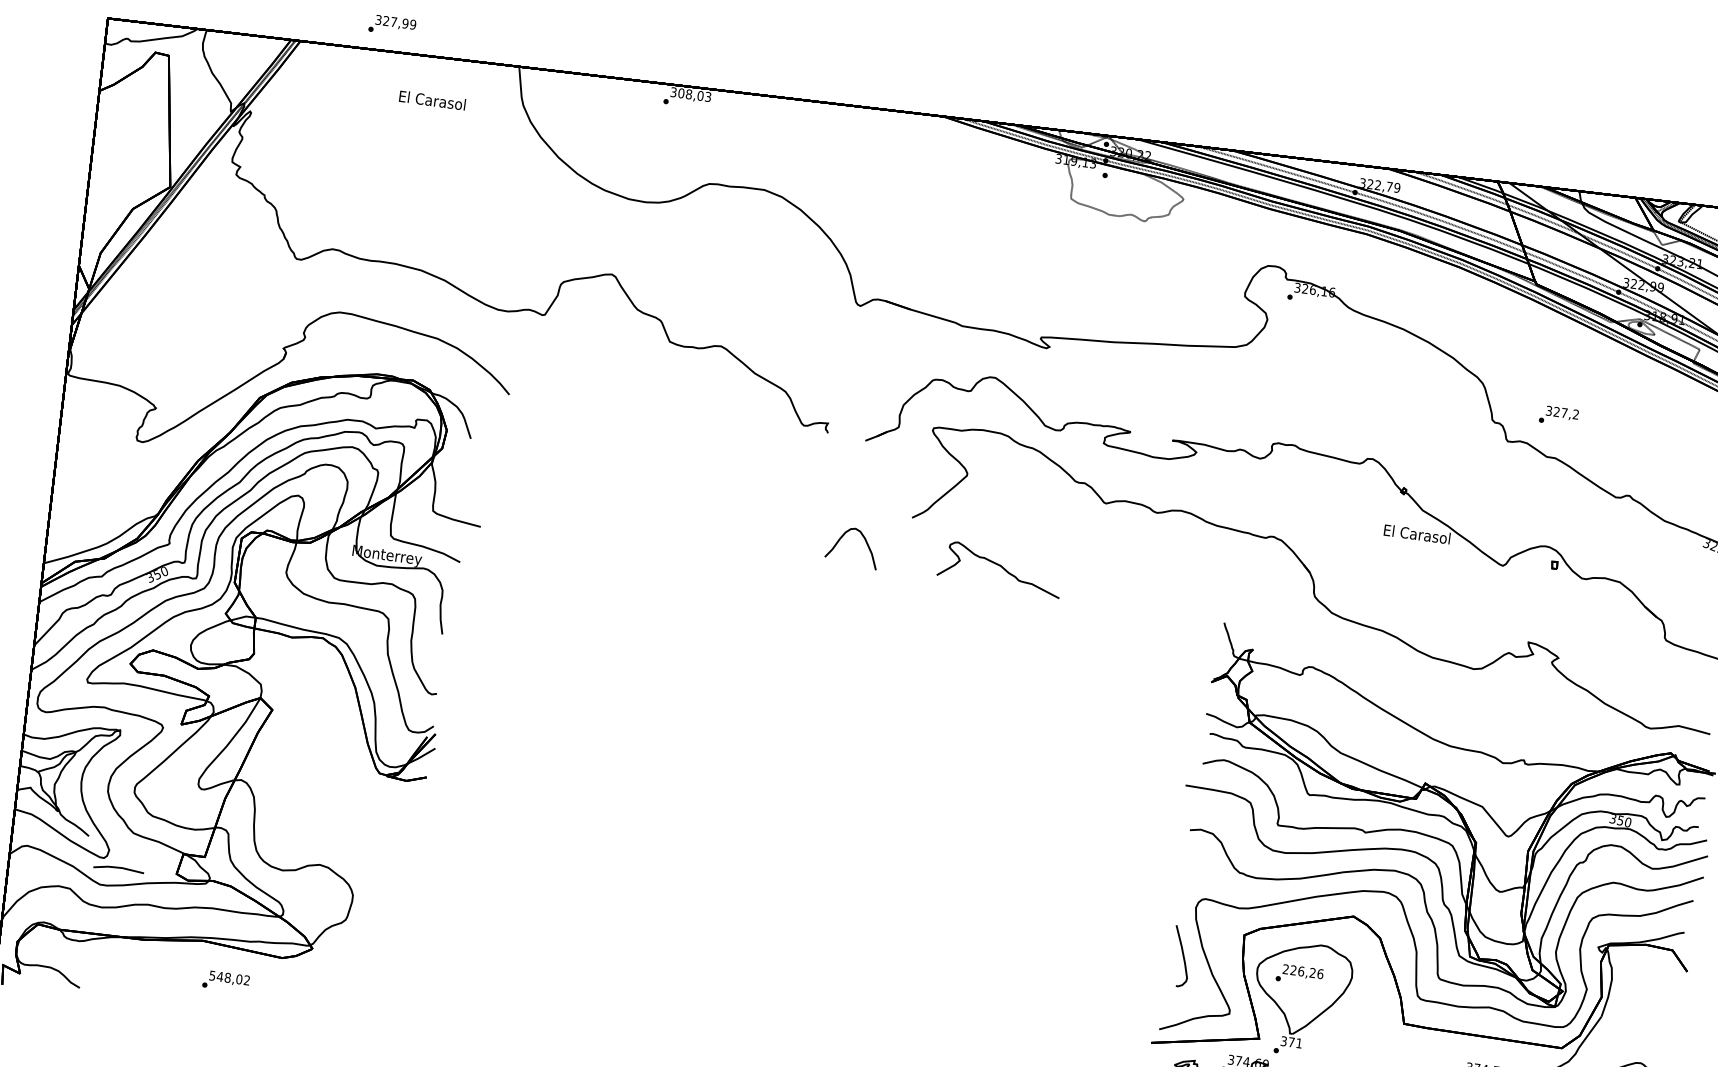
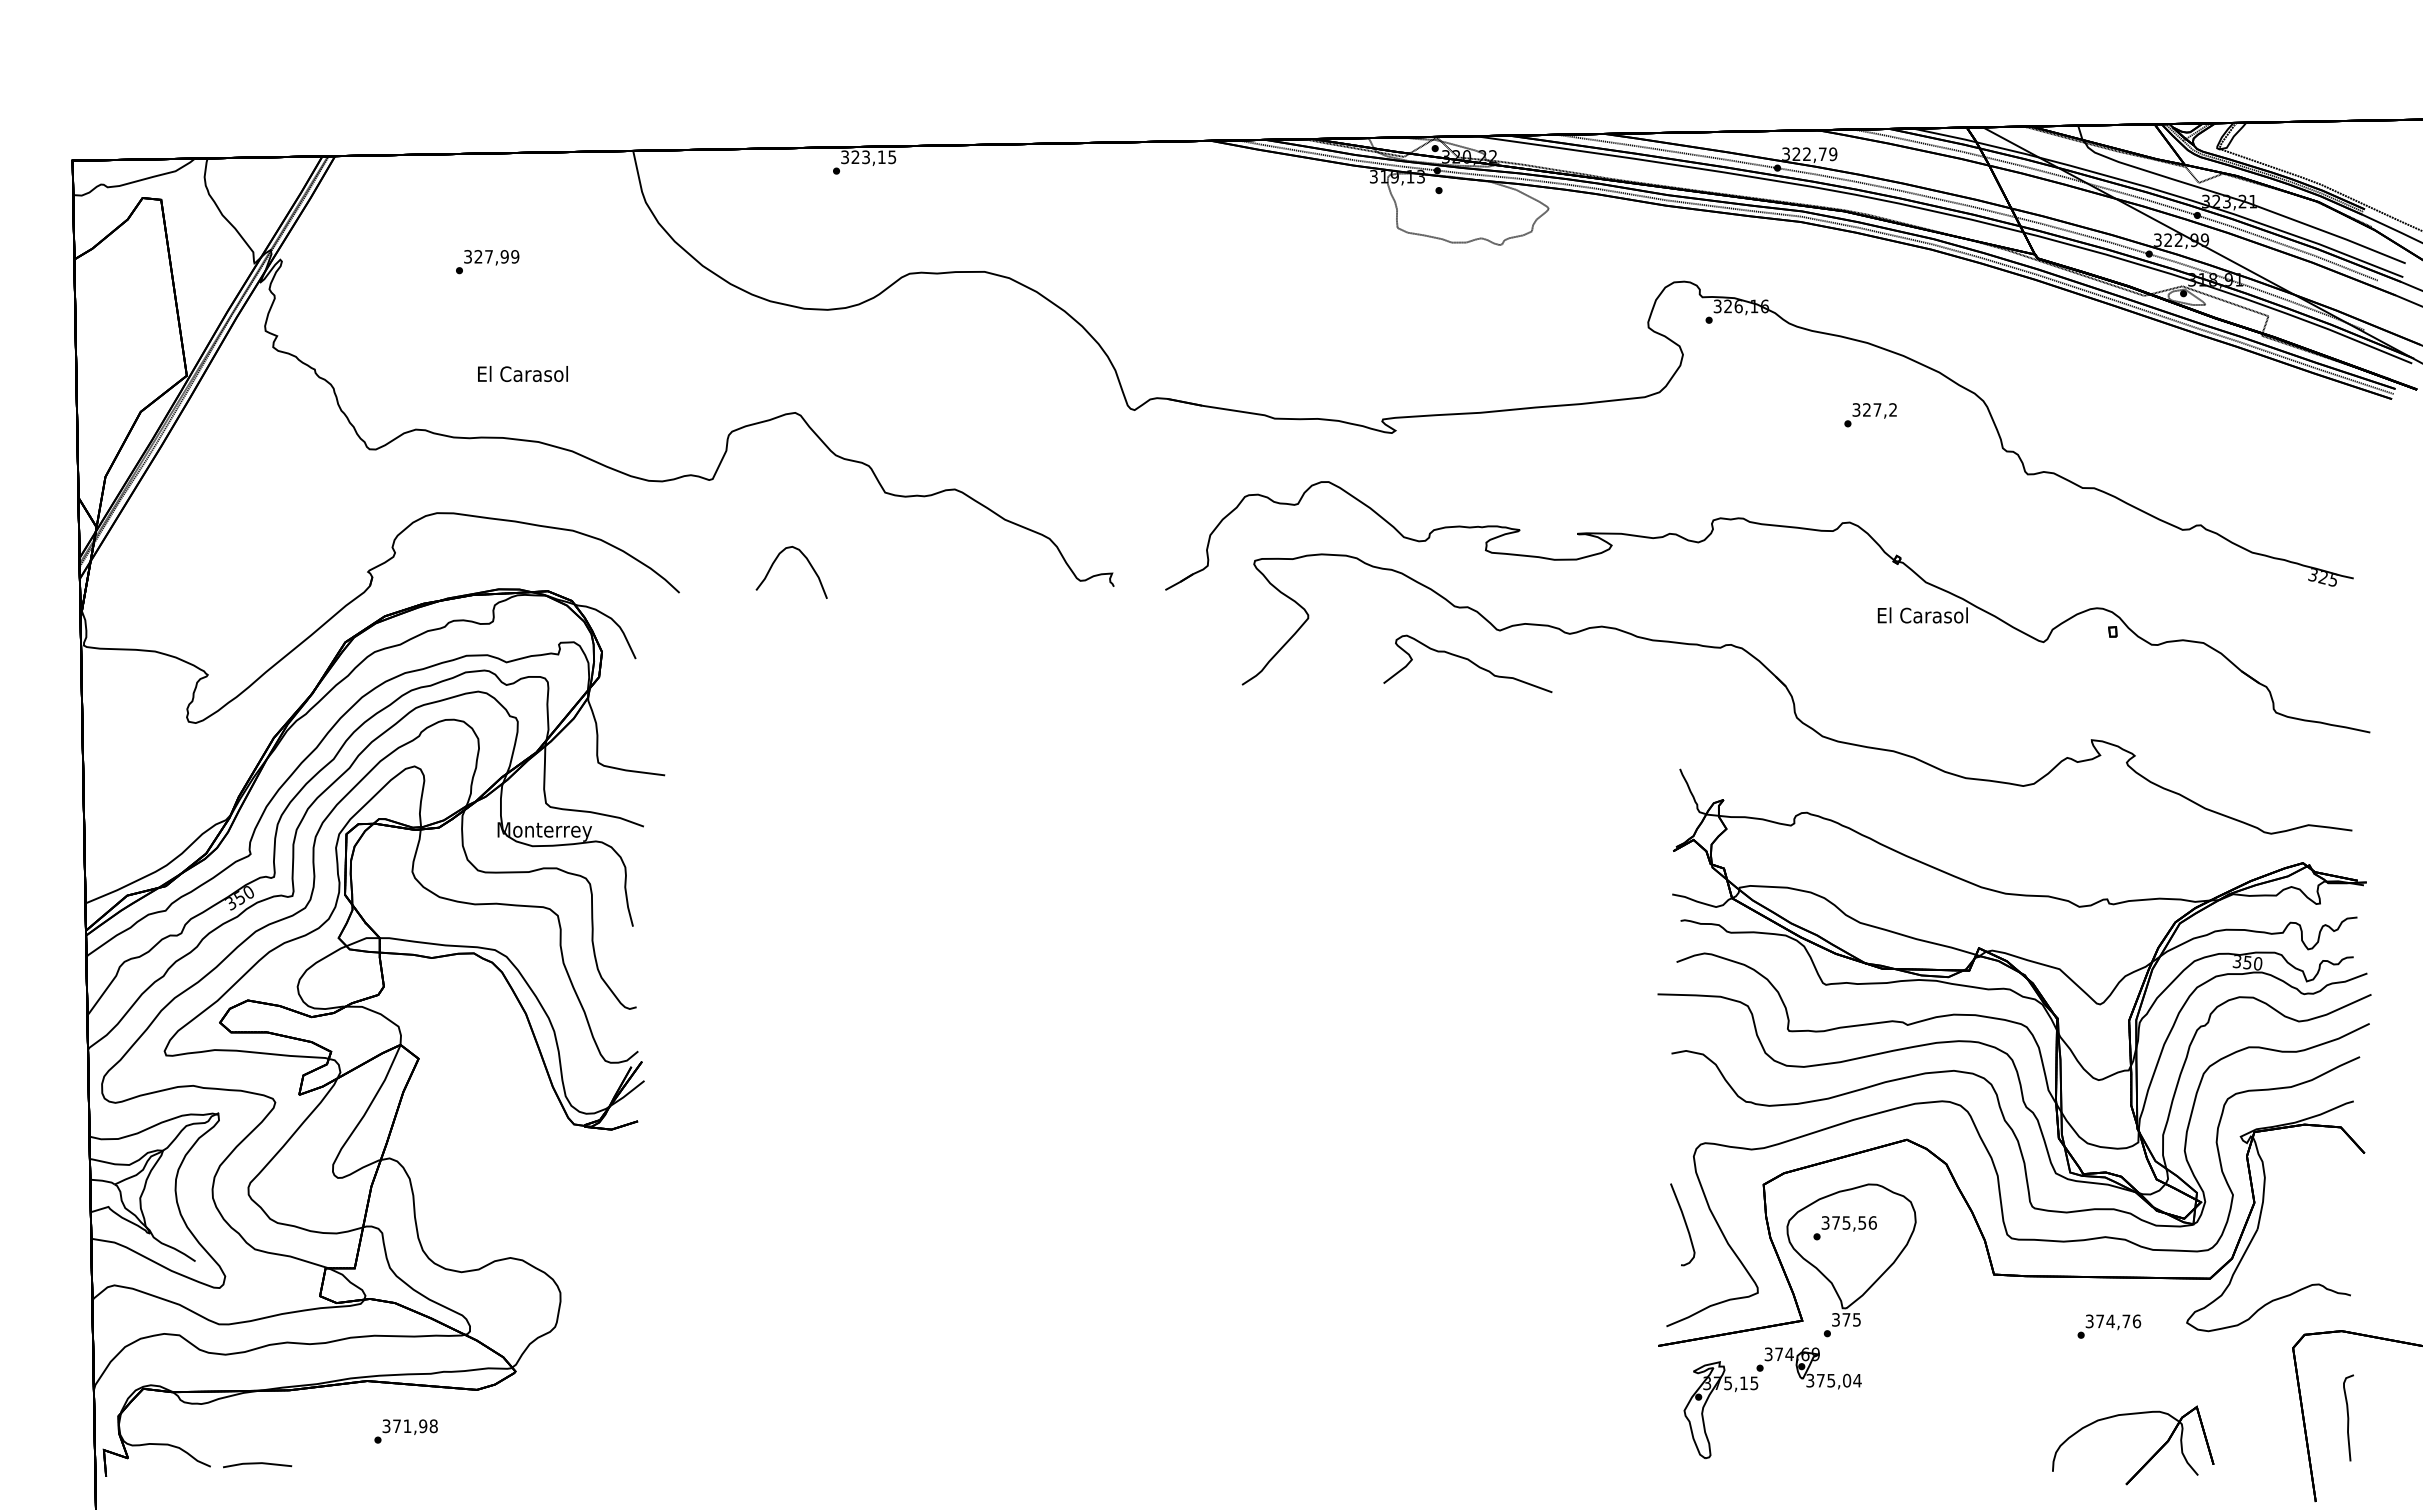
text: (392, 26) -> (487, 262), moved
text: (694, 95) -> (873, 157), 308,03 -> 323,15
text: (432, 100) -> (522, 373), moved
text: (1558, 416) -> (1870, 415), moved
curve: (842, 537) -> (776, 560), moved
curve: (1001, 567) -> (1469, 661), moved
line: (118, 868) -> (257, 1464), moved
text: (1299, 970) -> (1843, 1222), 226,26 -> 375,56
text: (230, 978) -> (410, 1426), 548,02 -> 371,98
text: (1298, 1043) -> (1856, 1319), 371 -> 375

